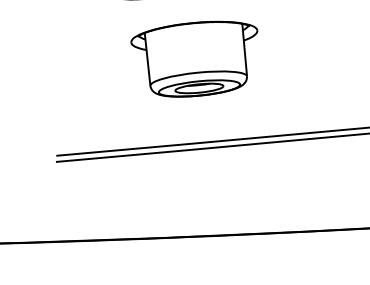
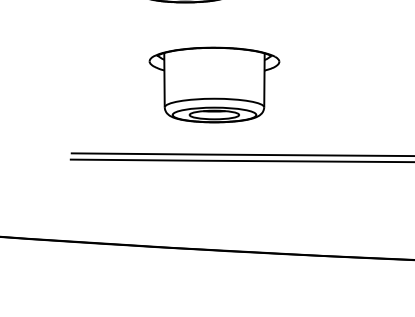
part: (196, 58) -> (214, 84), moved

